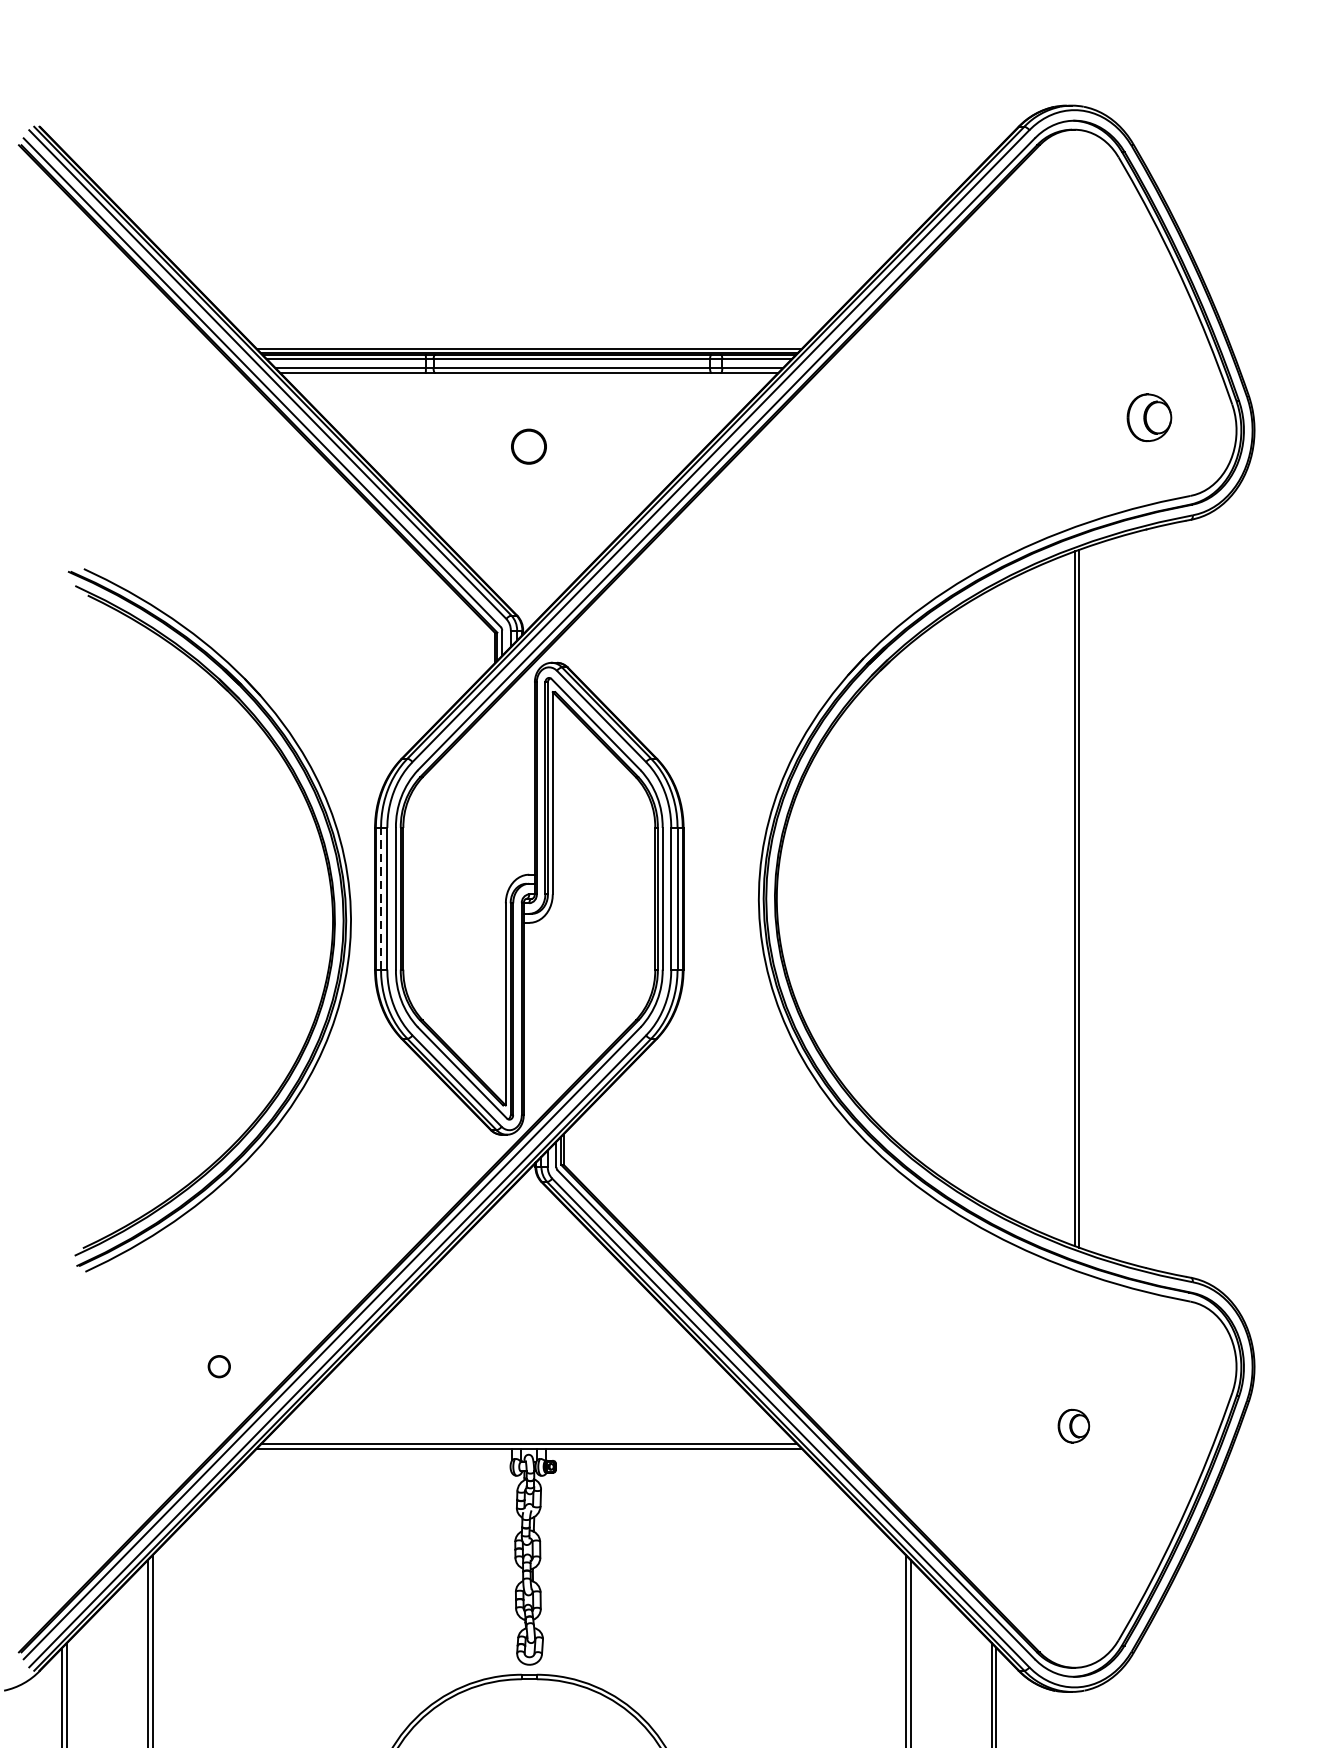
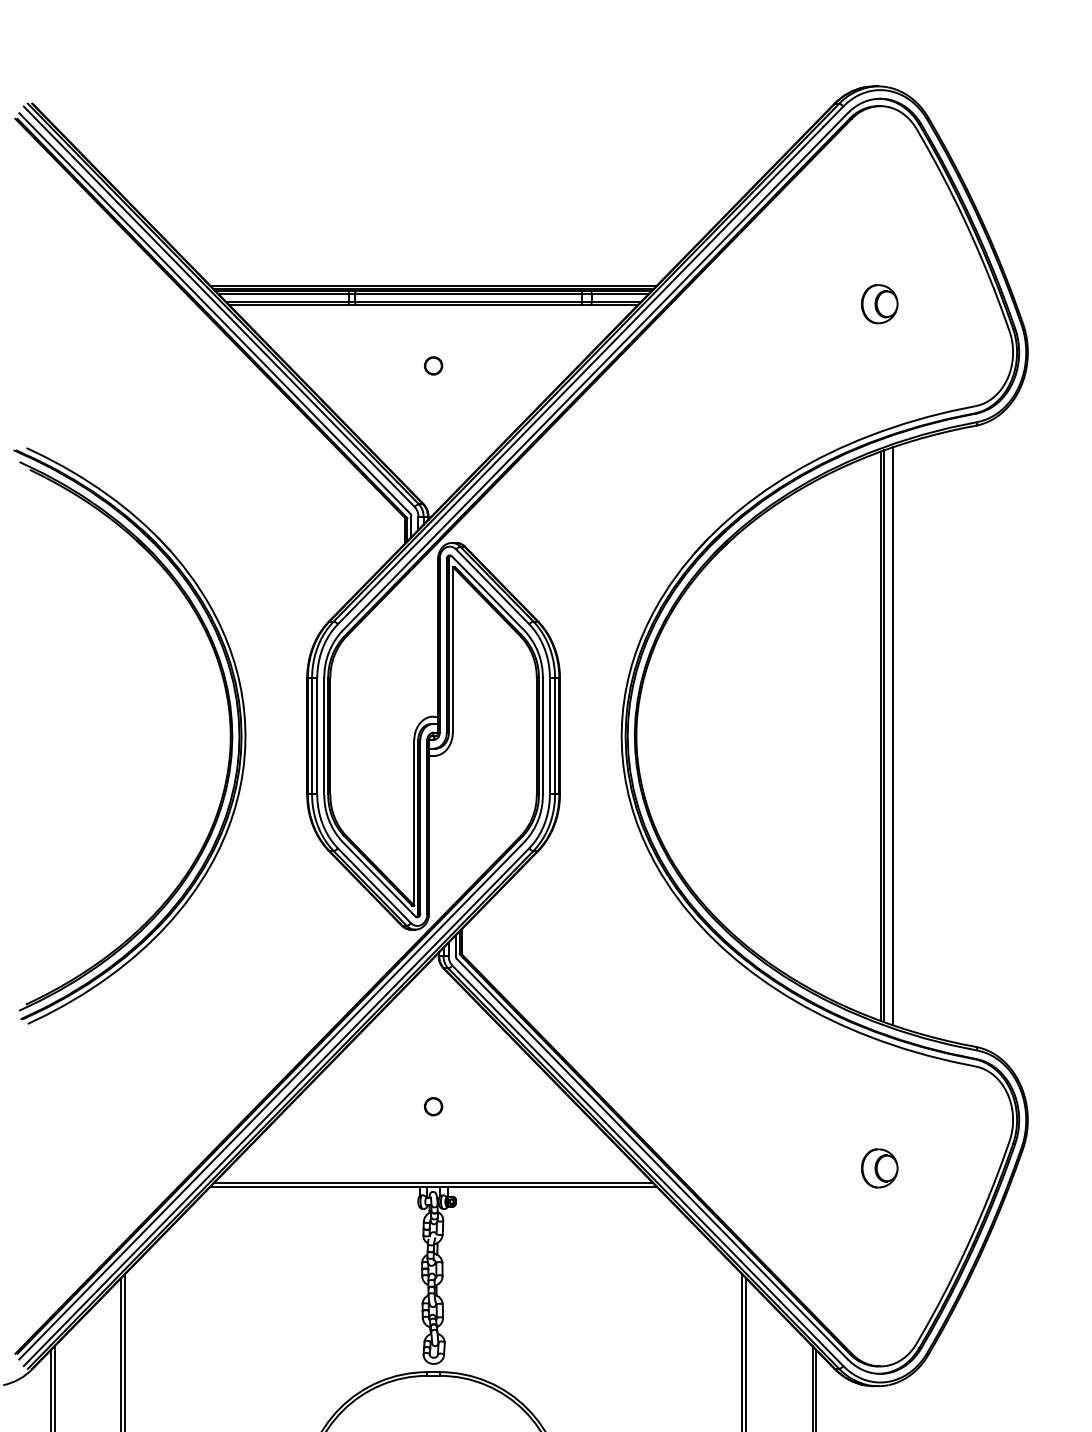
part: (1149, 418) -> (879, 304), moved
circle: (529, 446) -> (433, 365), size x0.62
line: (381, 897) -> (312, 735), dashed -> solid
line: (1090, 899) -> (893, 736), added
part: (331, 919) -> (229, 735), moved
part: (219, 1366) -> (433, 1106), moved
part: (1073, 1426) -> (879, 1168), size x1.43

